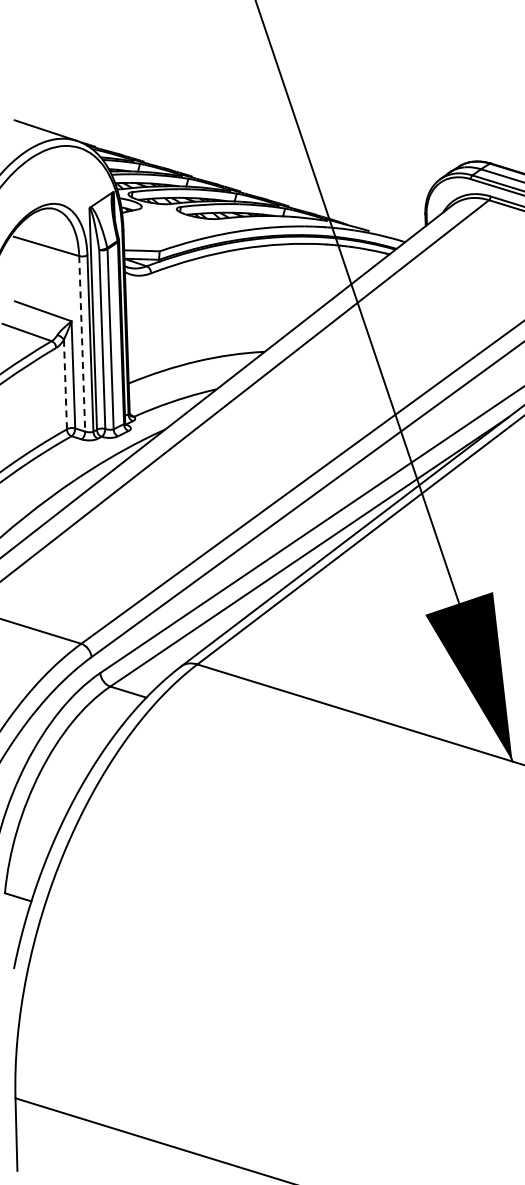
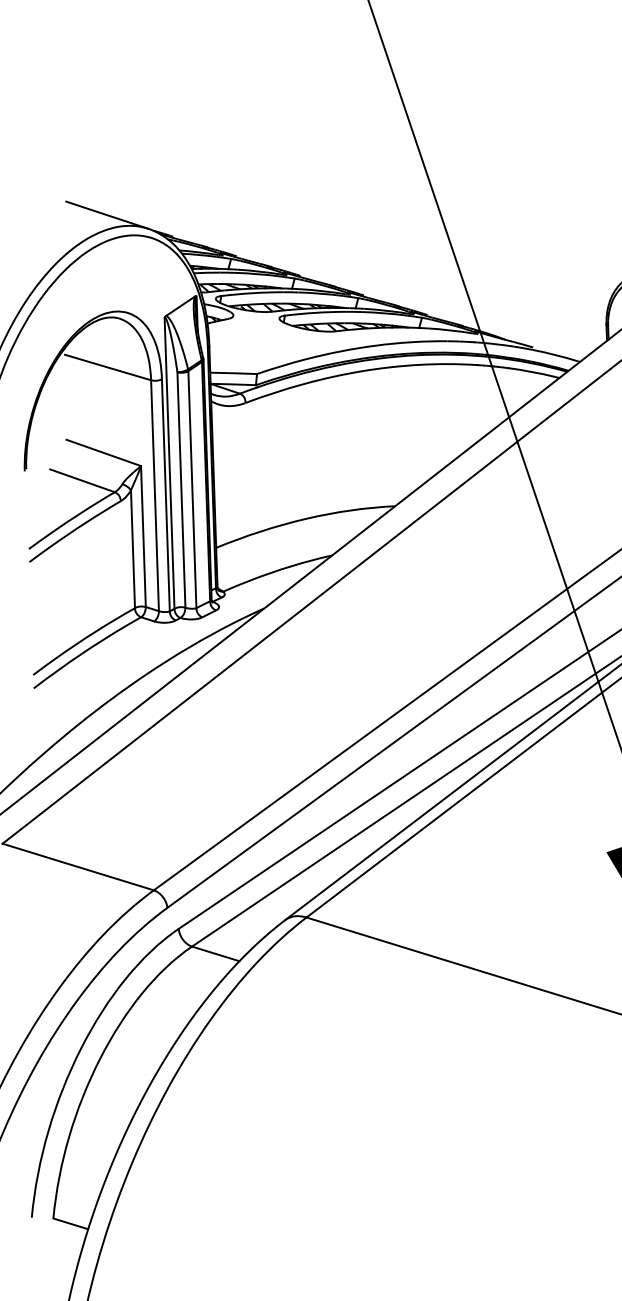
line: (82, 343) -> (155, 495), dashed -> solid
line: (65, 384) -> (133, 549), dashed -> solid

